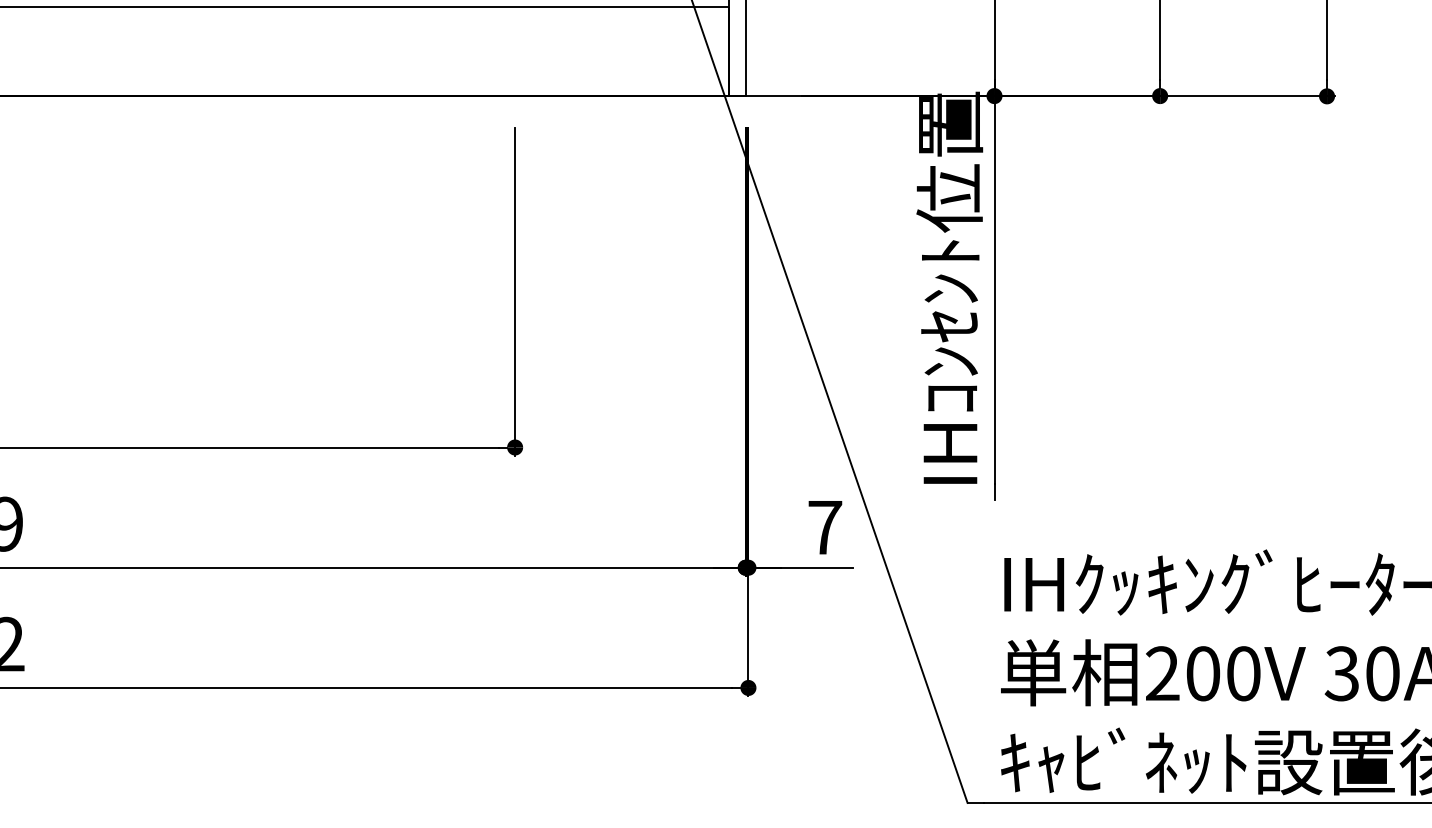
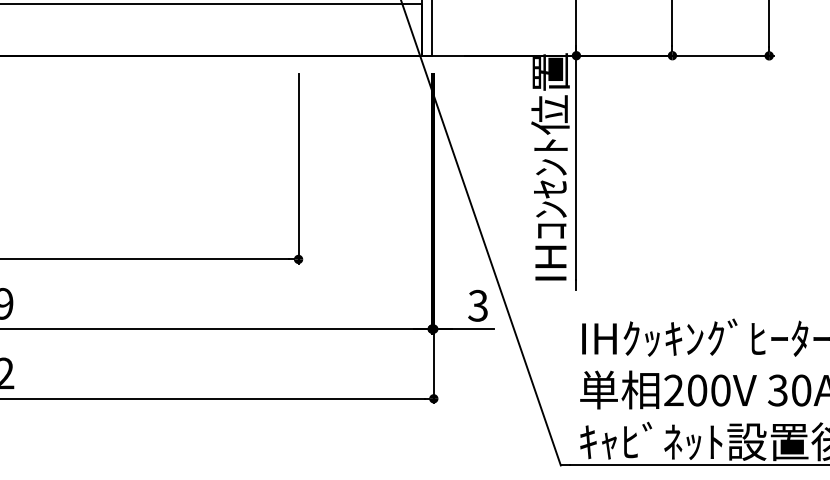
text: (825, 527) -> (478, 305), 7 -> 3

